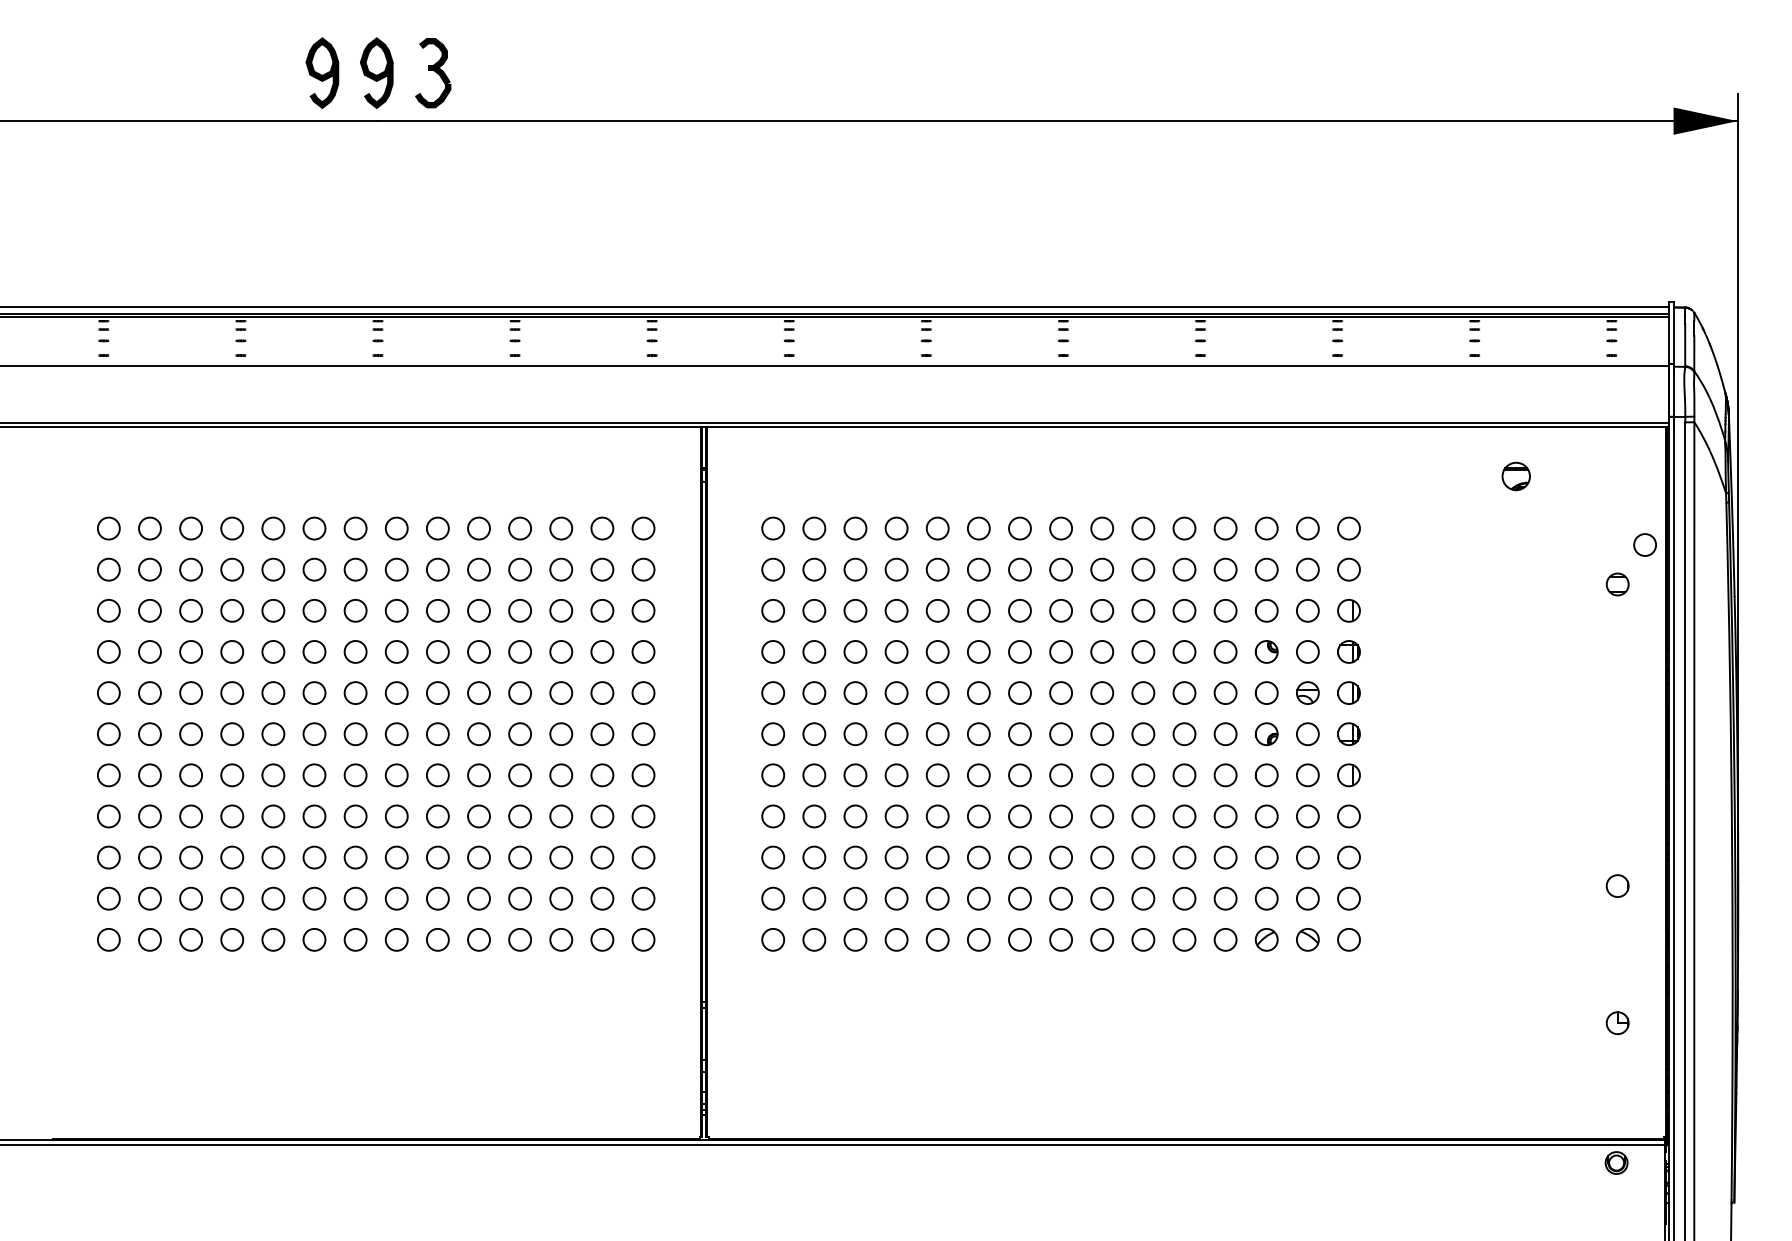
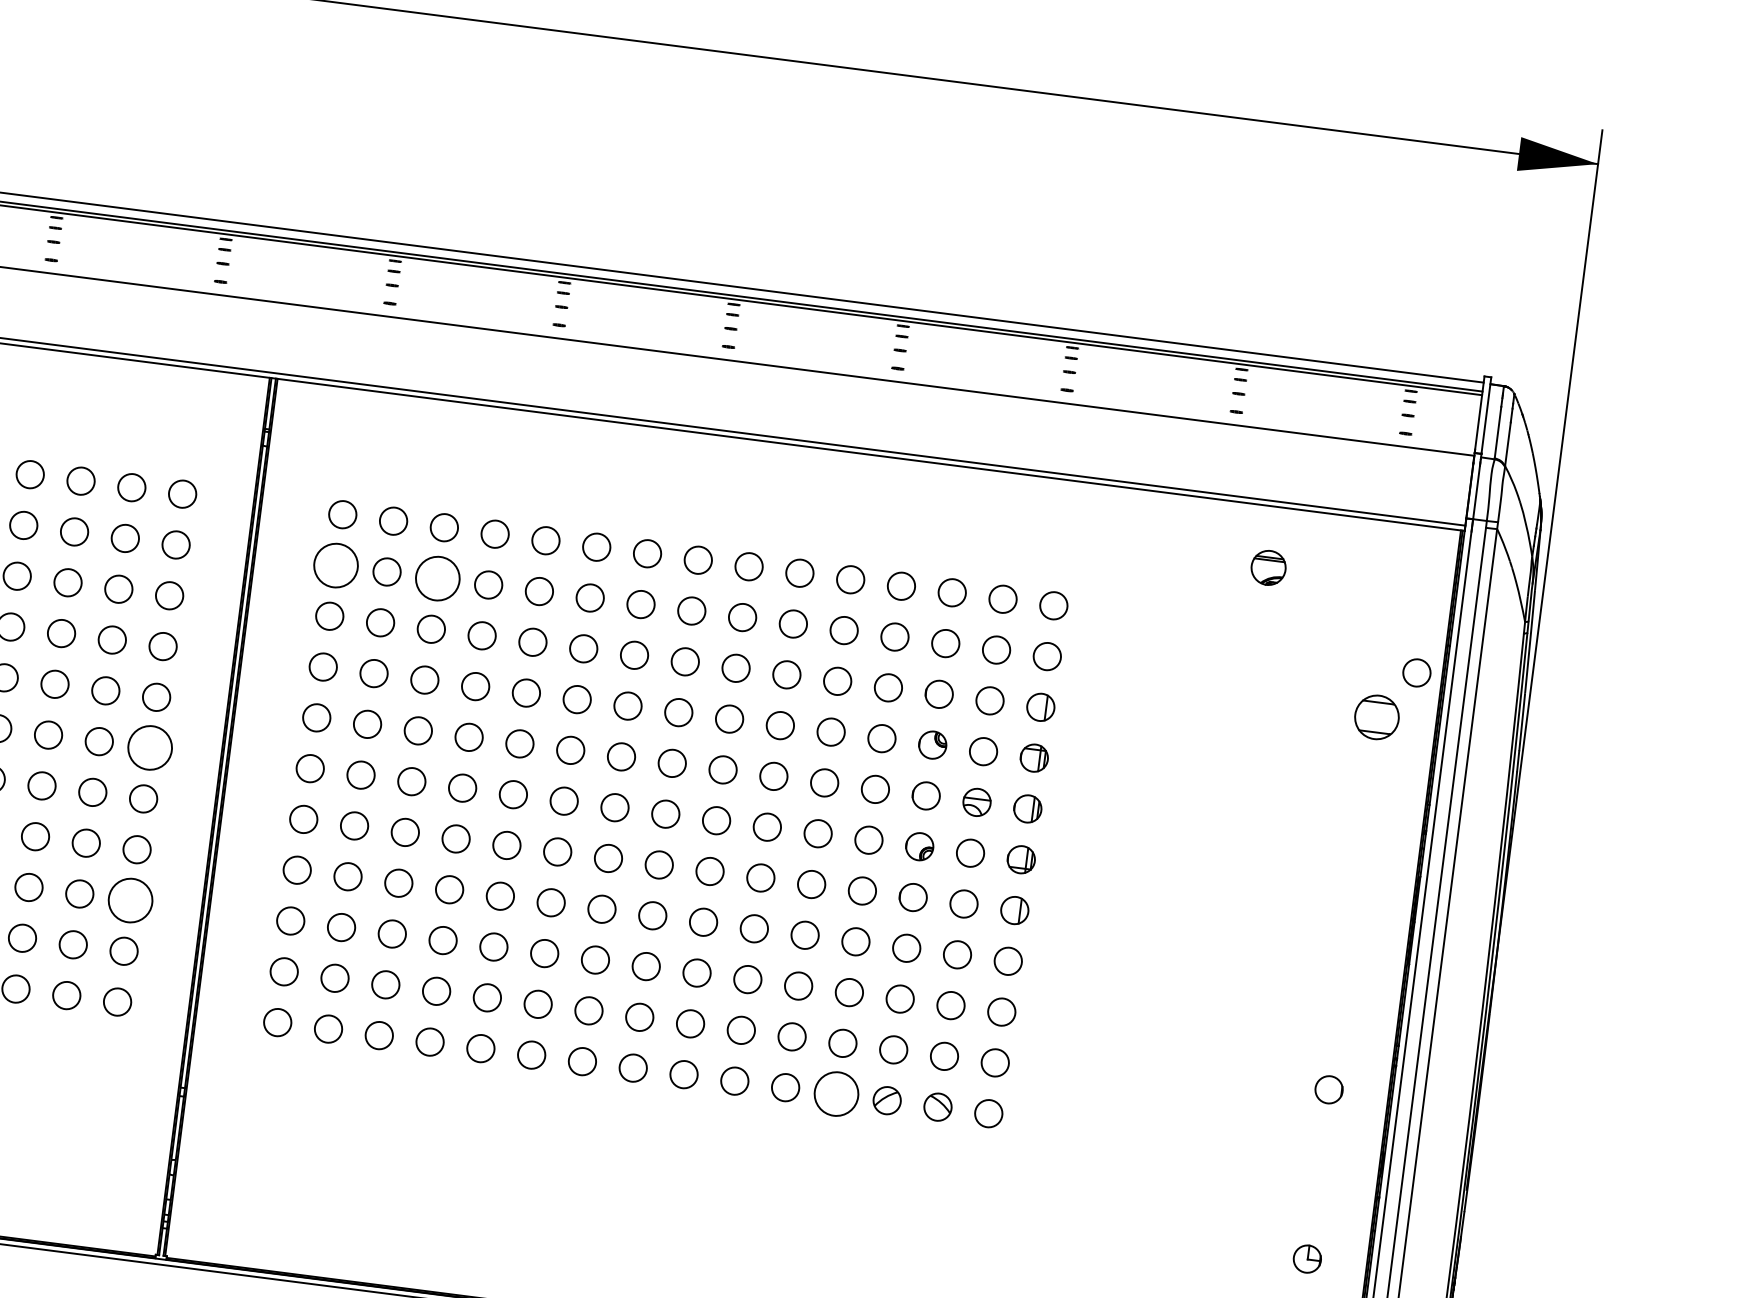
circle: (773, 569) -> (336, 565), size x1.6
circle: (855, 569) -> (437, 578), size x1.6
part: (1617, 584) -> (1376, 717), size x1.6
circle: (643, 734) -> (150, 748), size x1.6
circle: (643, 857) -> (130, 900), size x1.6
circle: (1225, 939) -> (836, 1093), size x1.6

